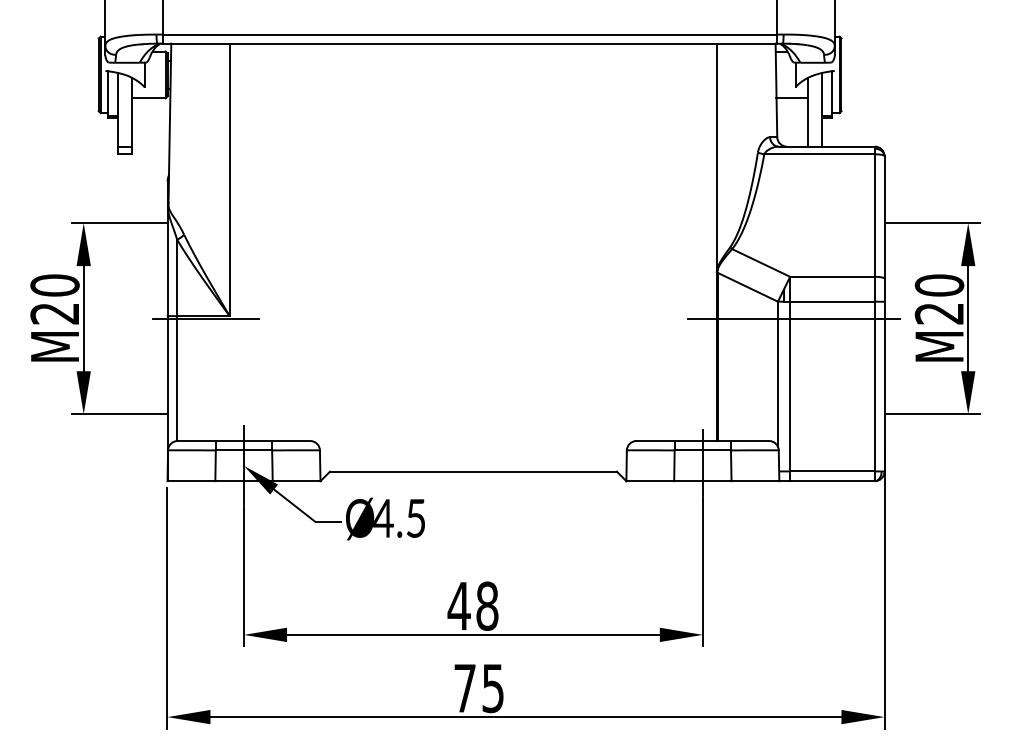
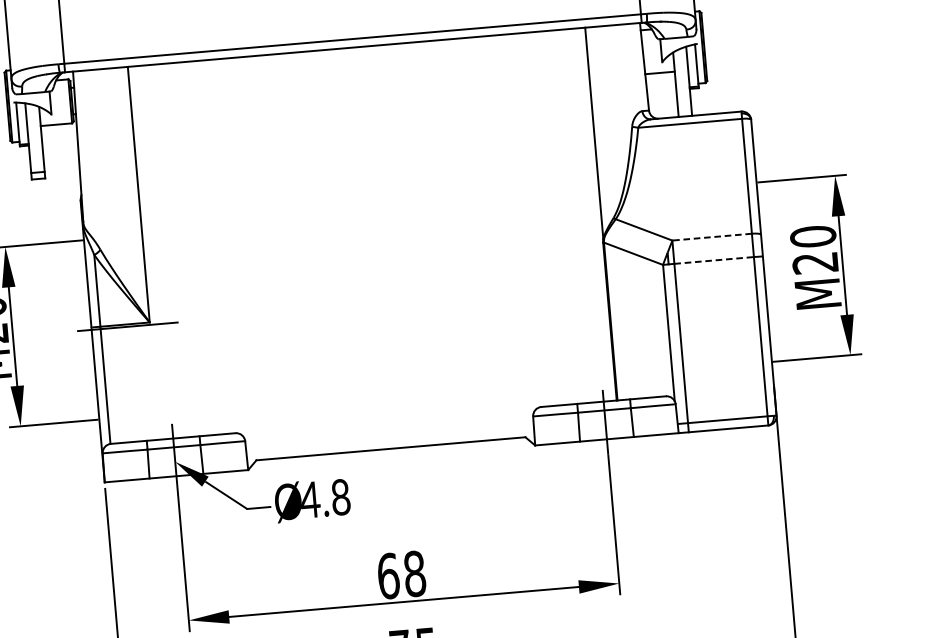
line: (832, 276) -> (712, 236), solid -> dashed
line: (833, 301) -> (715, 260), solid -> dashed
line: (793, 318) -> (678, 279), removed
text: (415, 518) -> (340, 497), 4.5 -> 4.8
text: (458, 605) -> (387, 575), 48 -> 68

